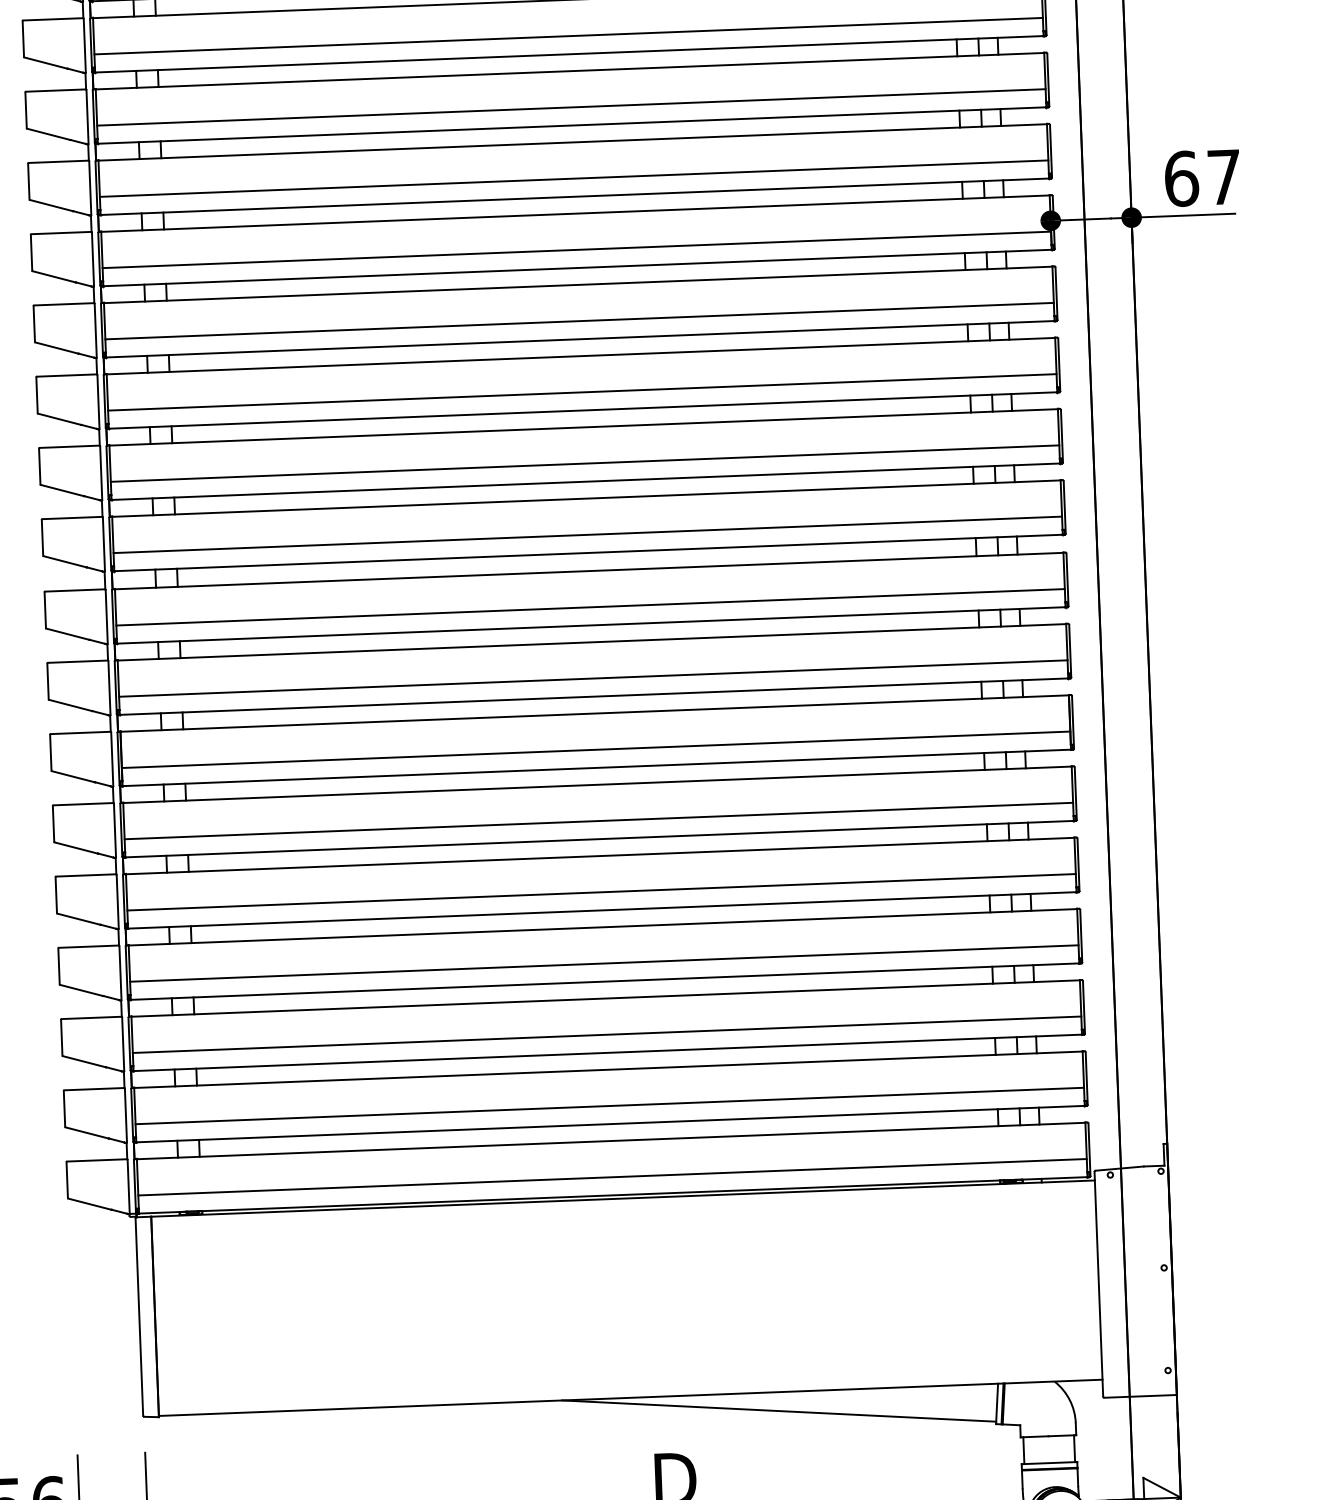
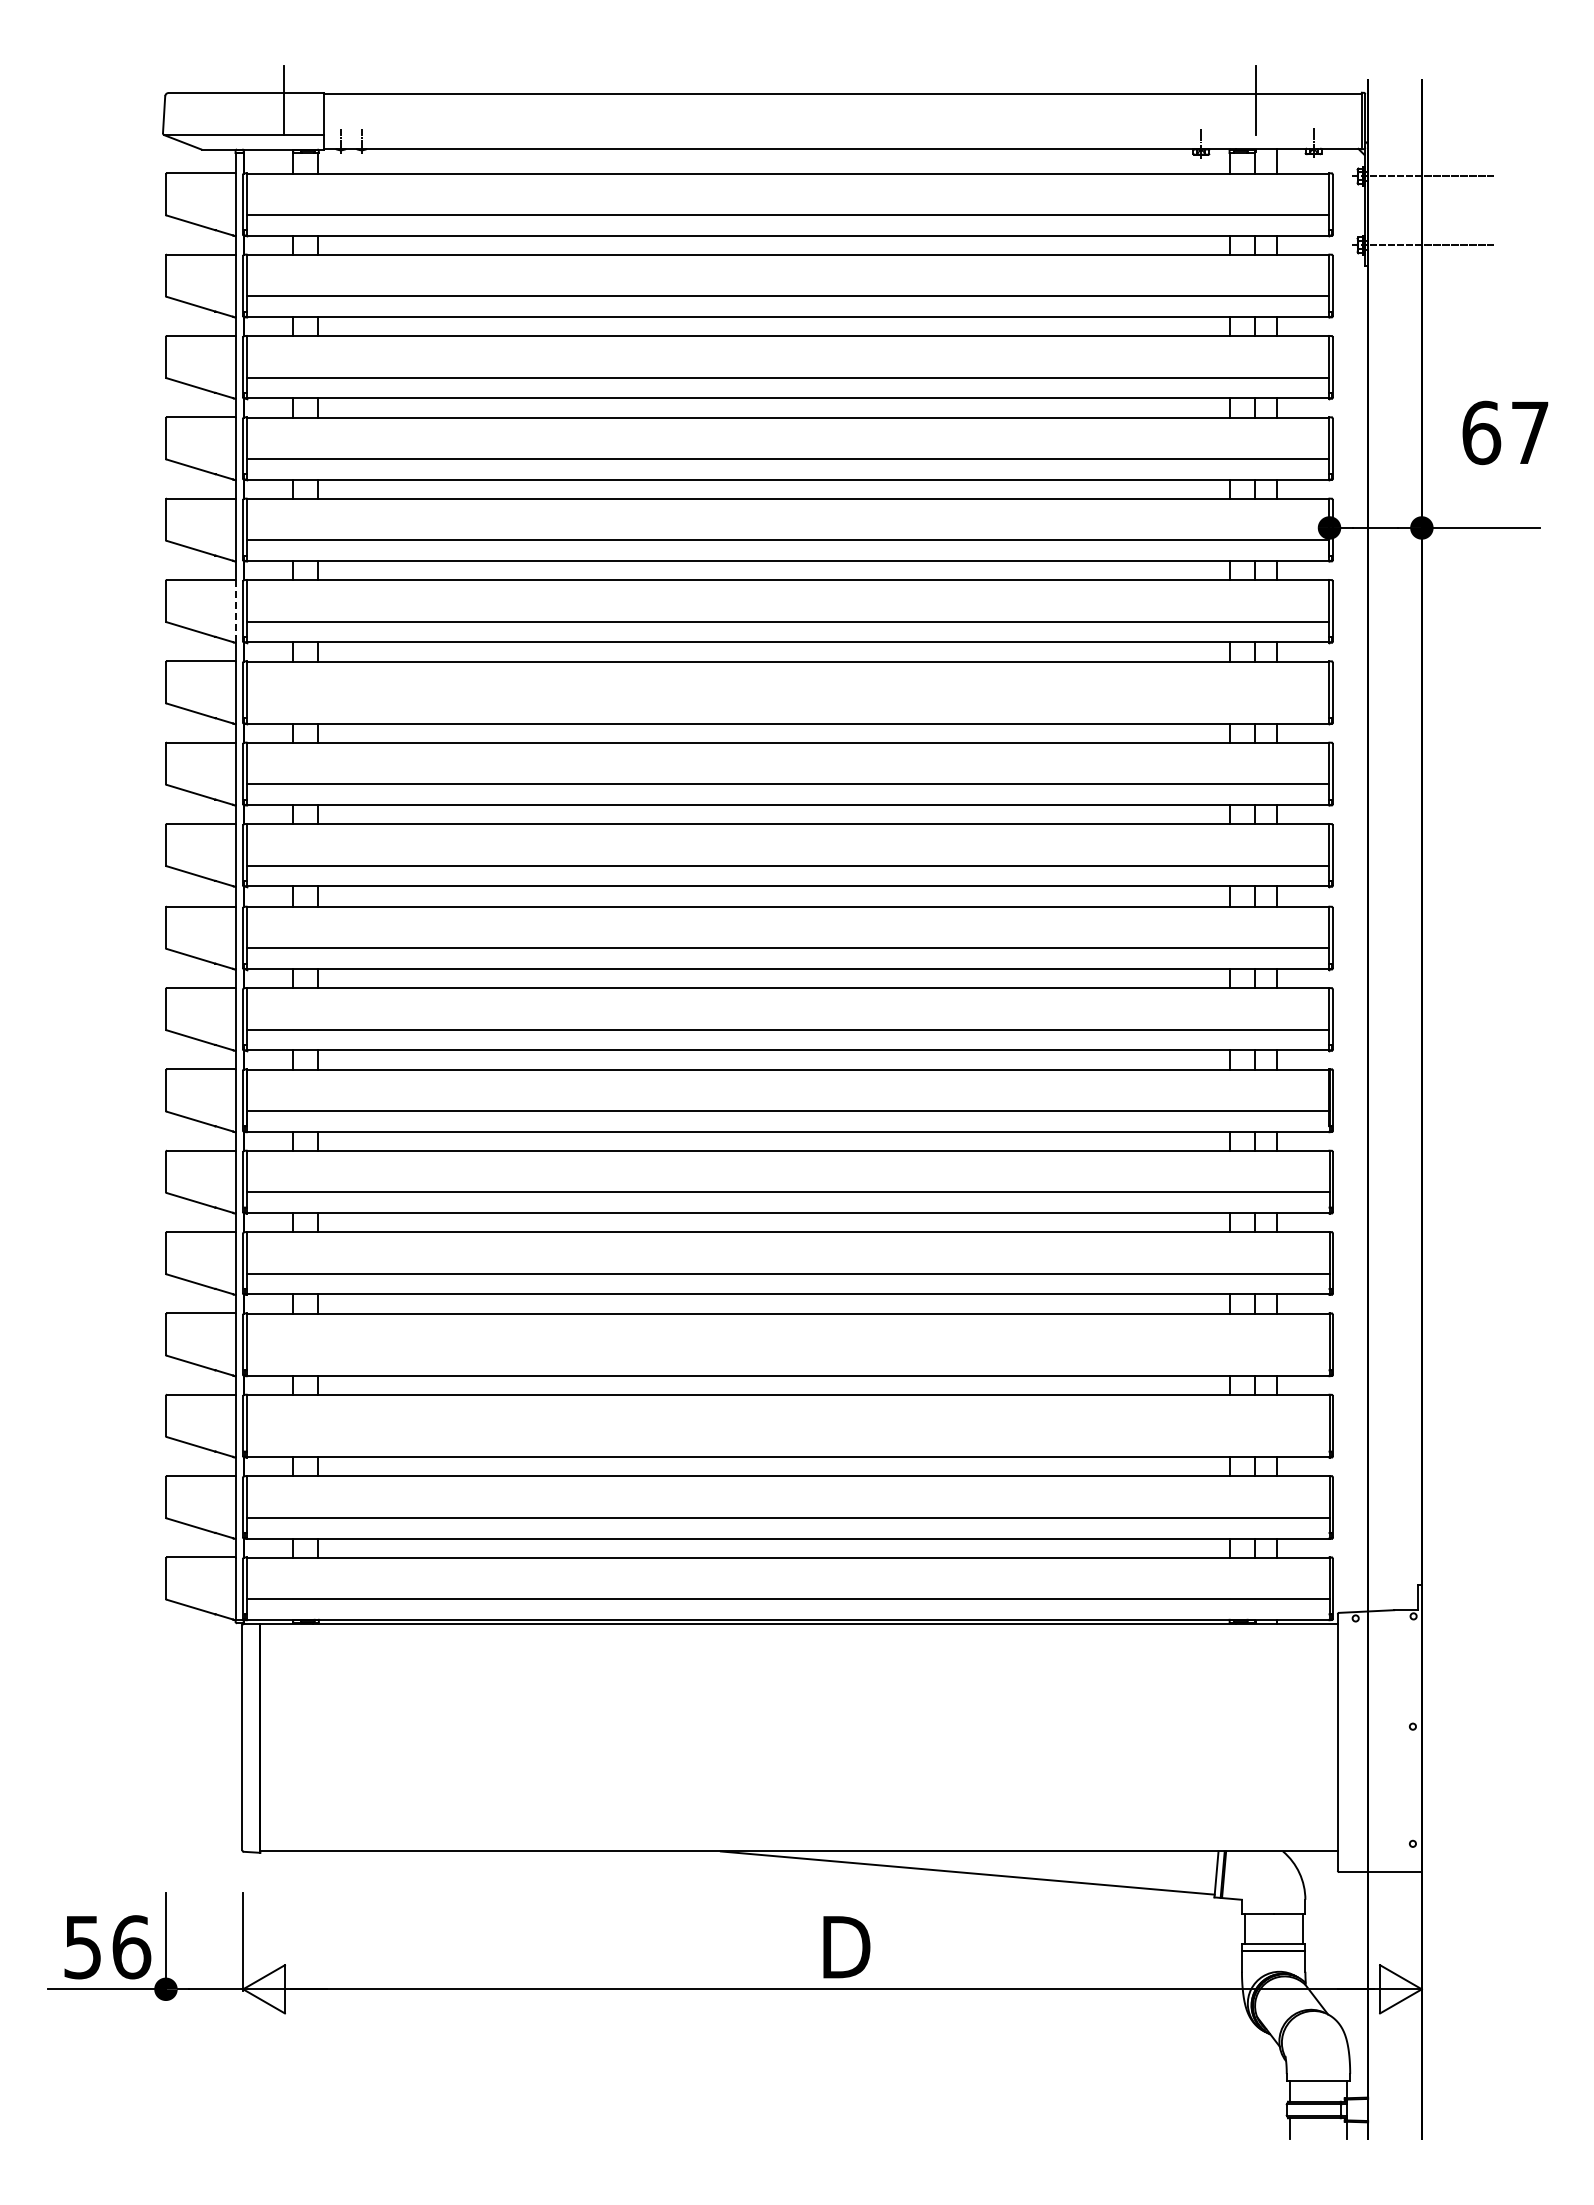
text: (1202, 177) -> (1505, 432), moved
line: (95, 330) -> (235, 611), solid -> dashed
line: (581, 392) -> (787, 703), removed
line: (603, 963) -> (787, 1355), removed
line: (606, 1034) -> (787, 1436), removed

